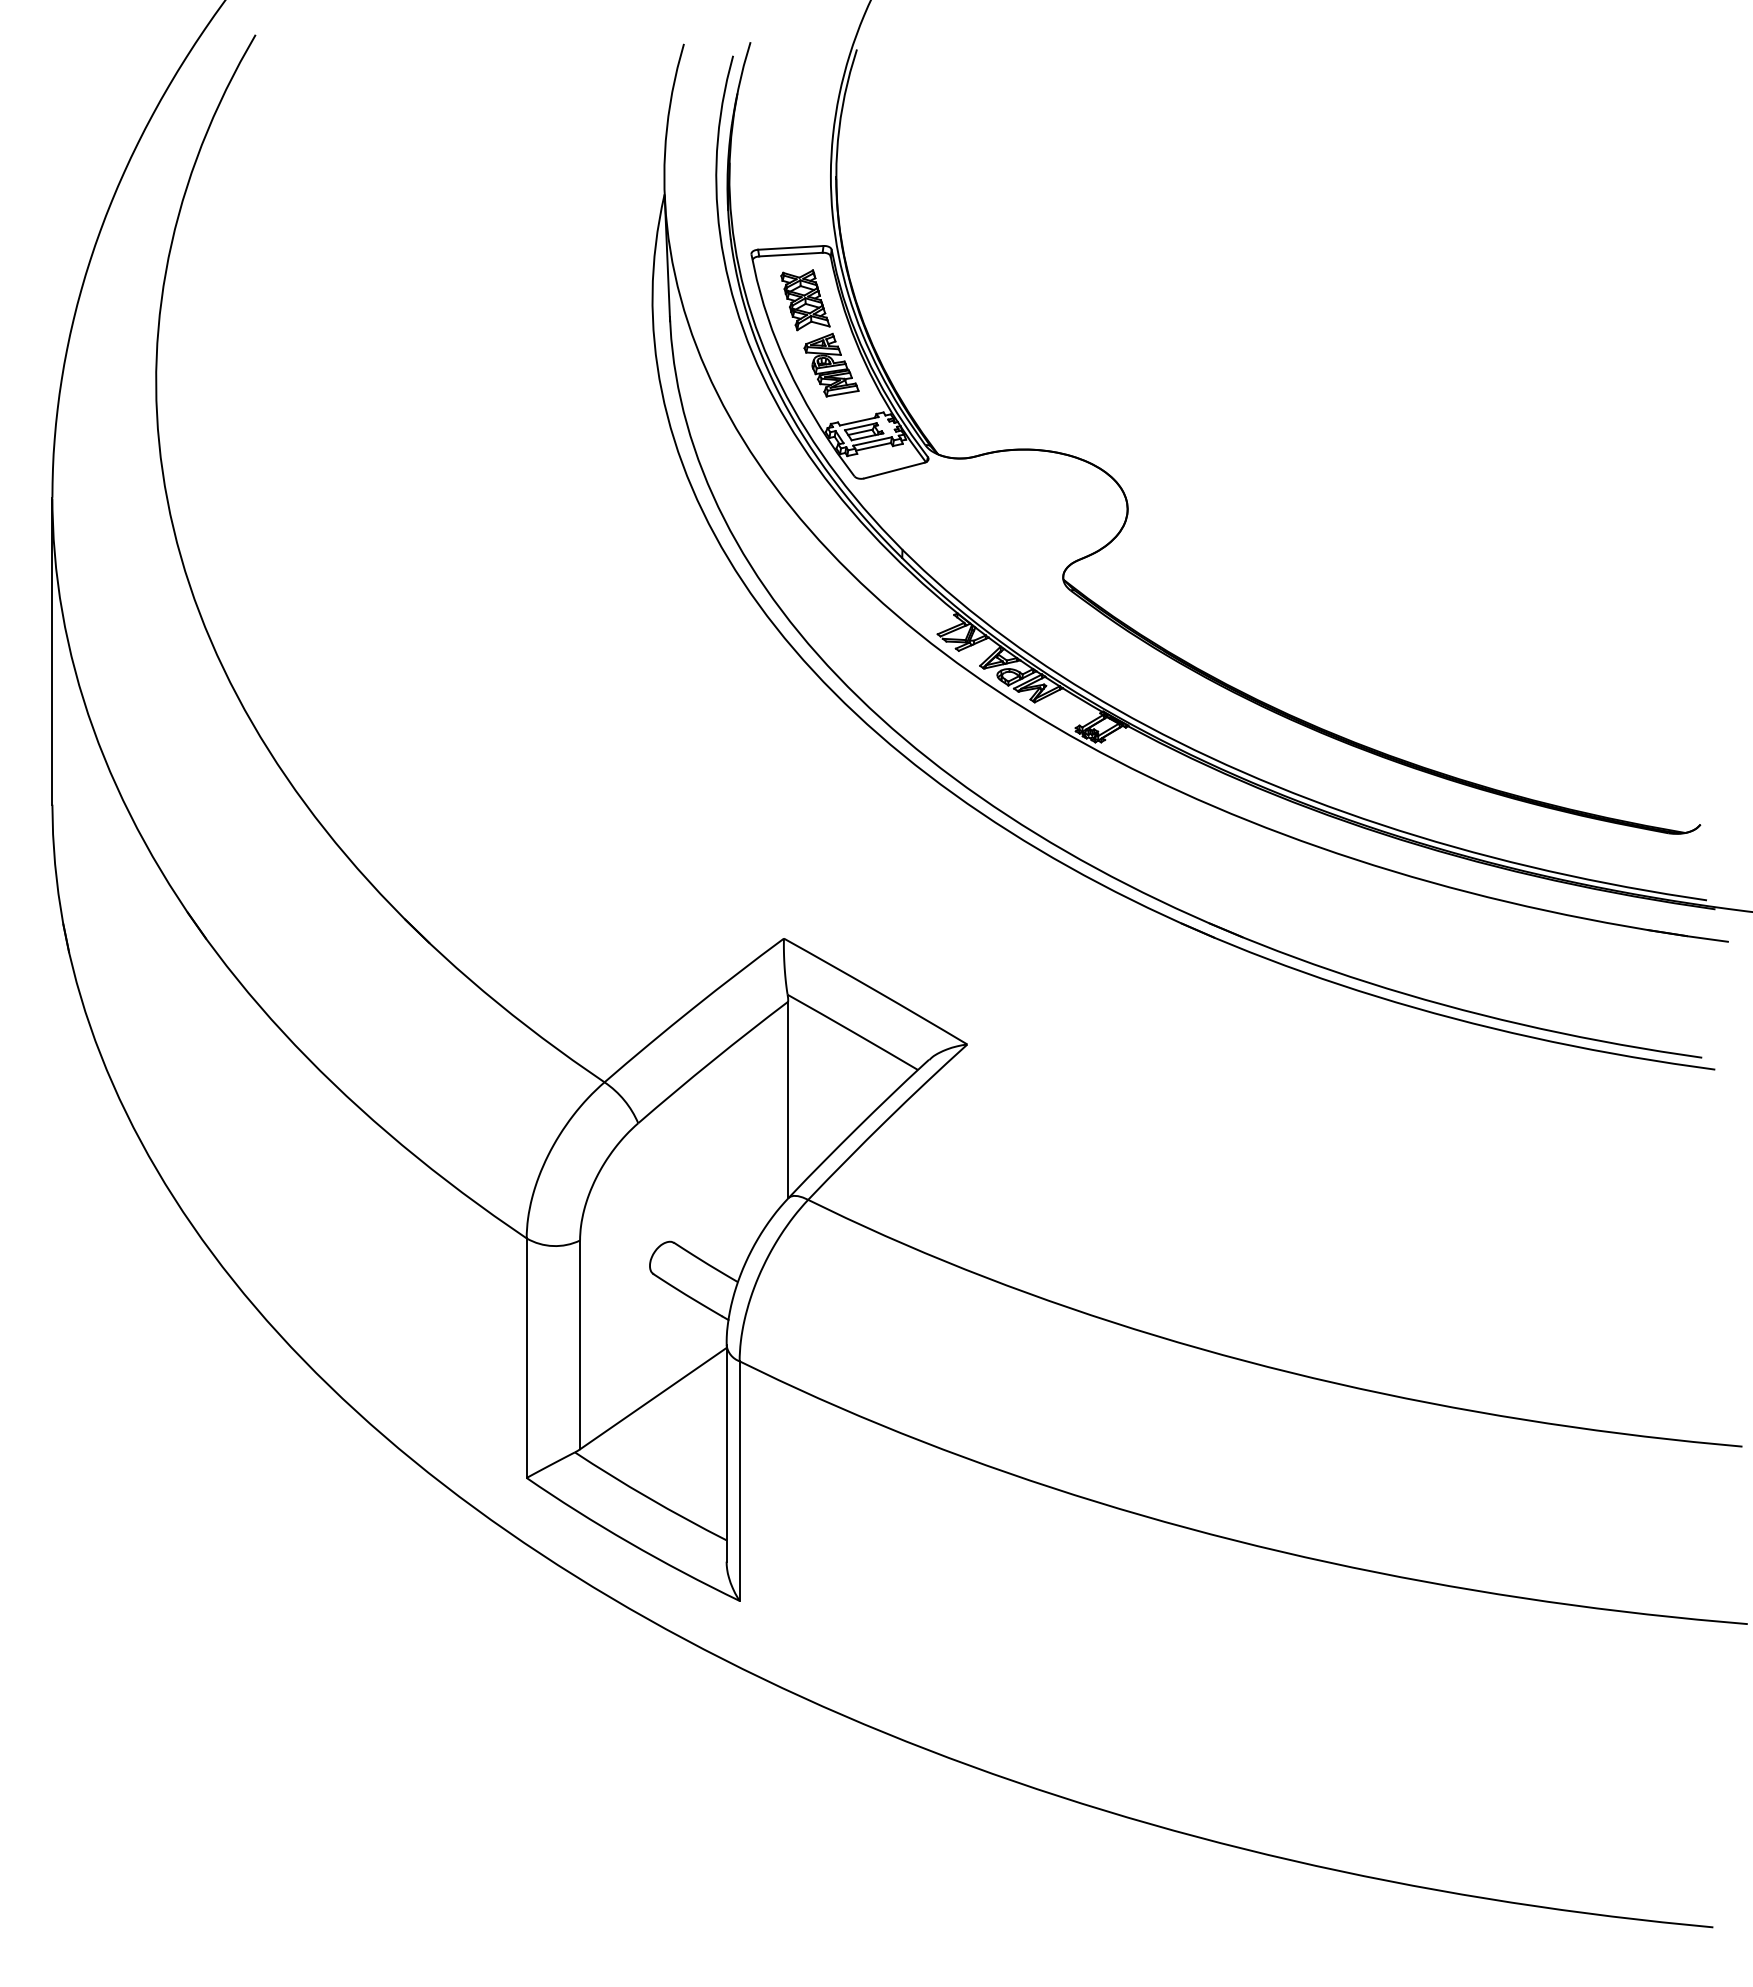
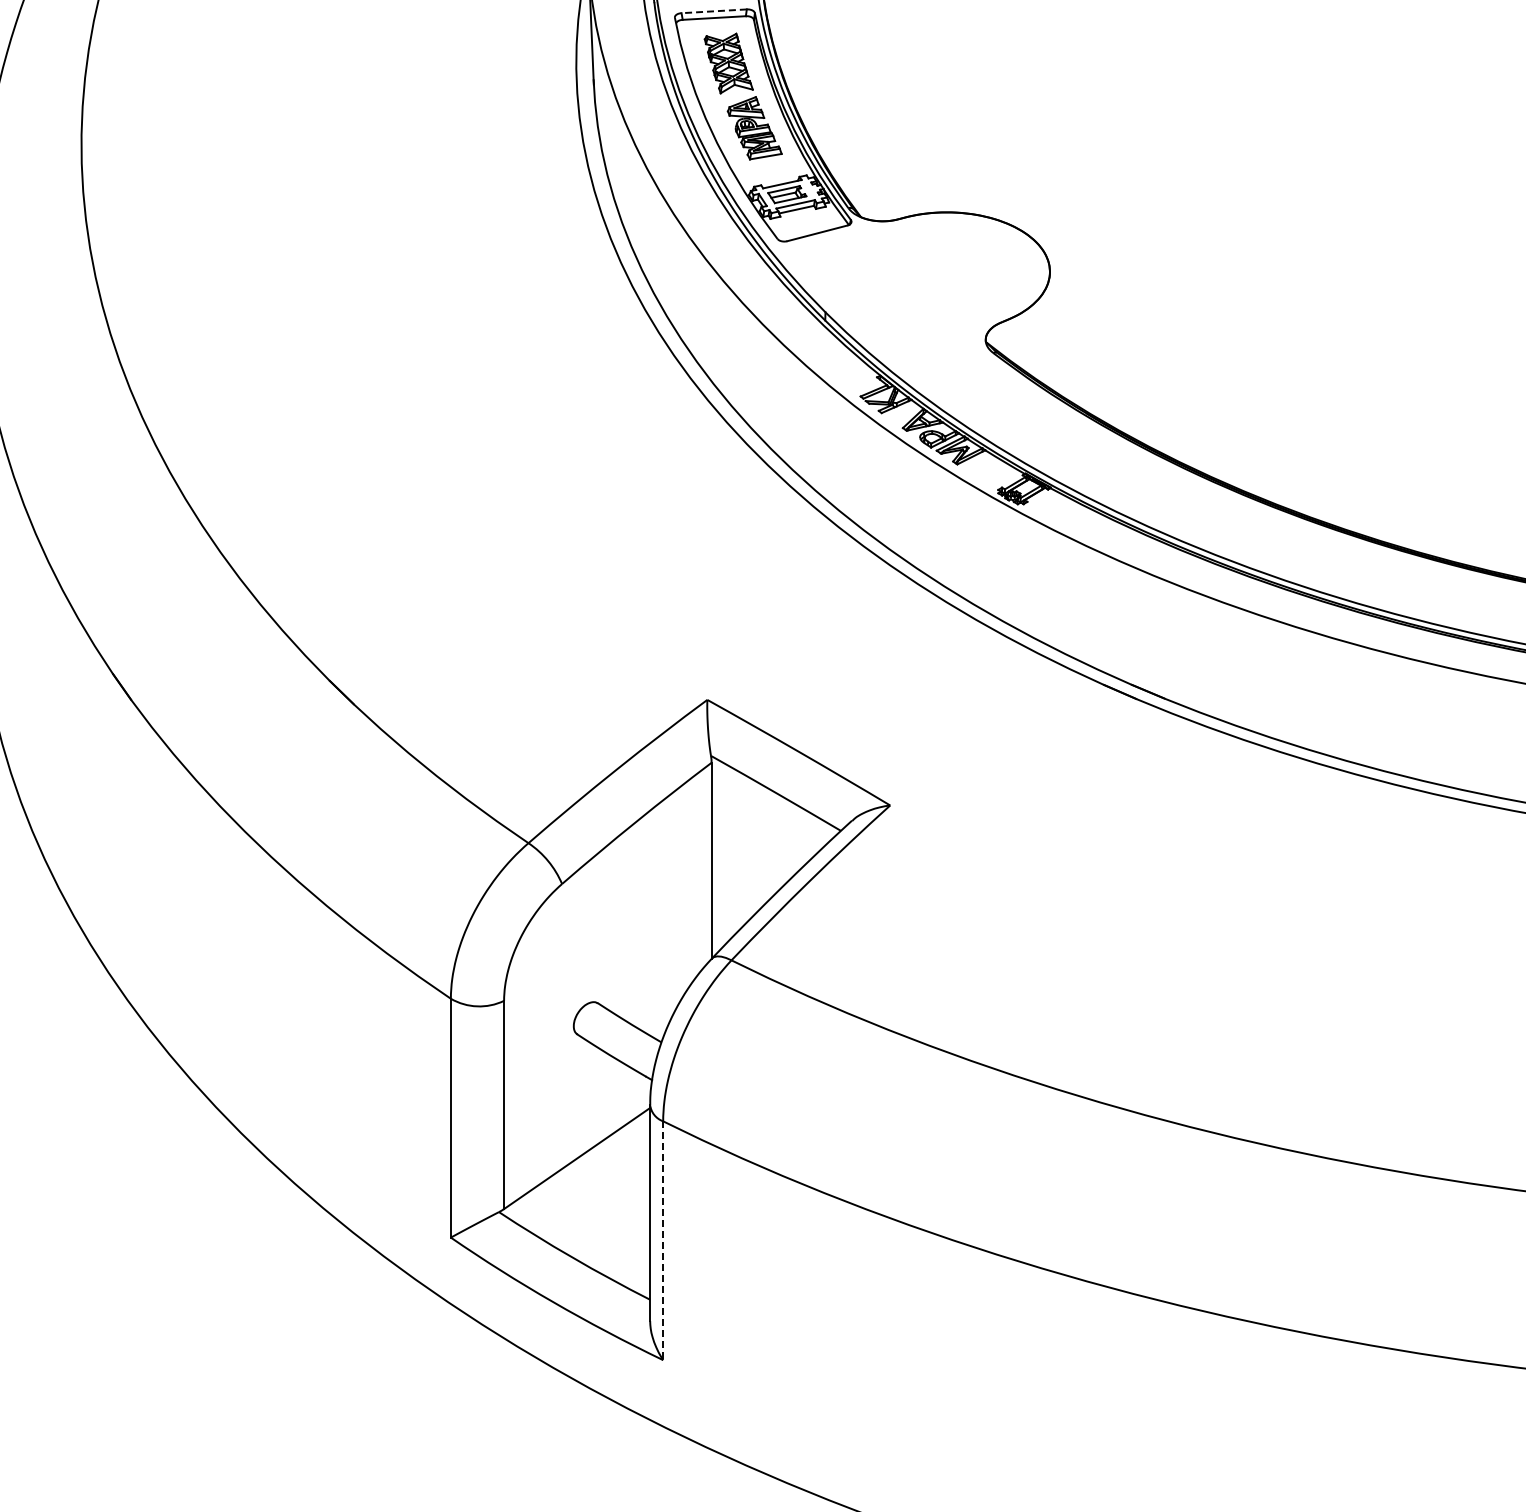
line: (790, 247) -> (713, 10), solid -> dashed
line: (739, 1481) -> (663, 1241), solid -> dashed

